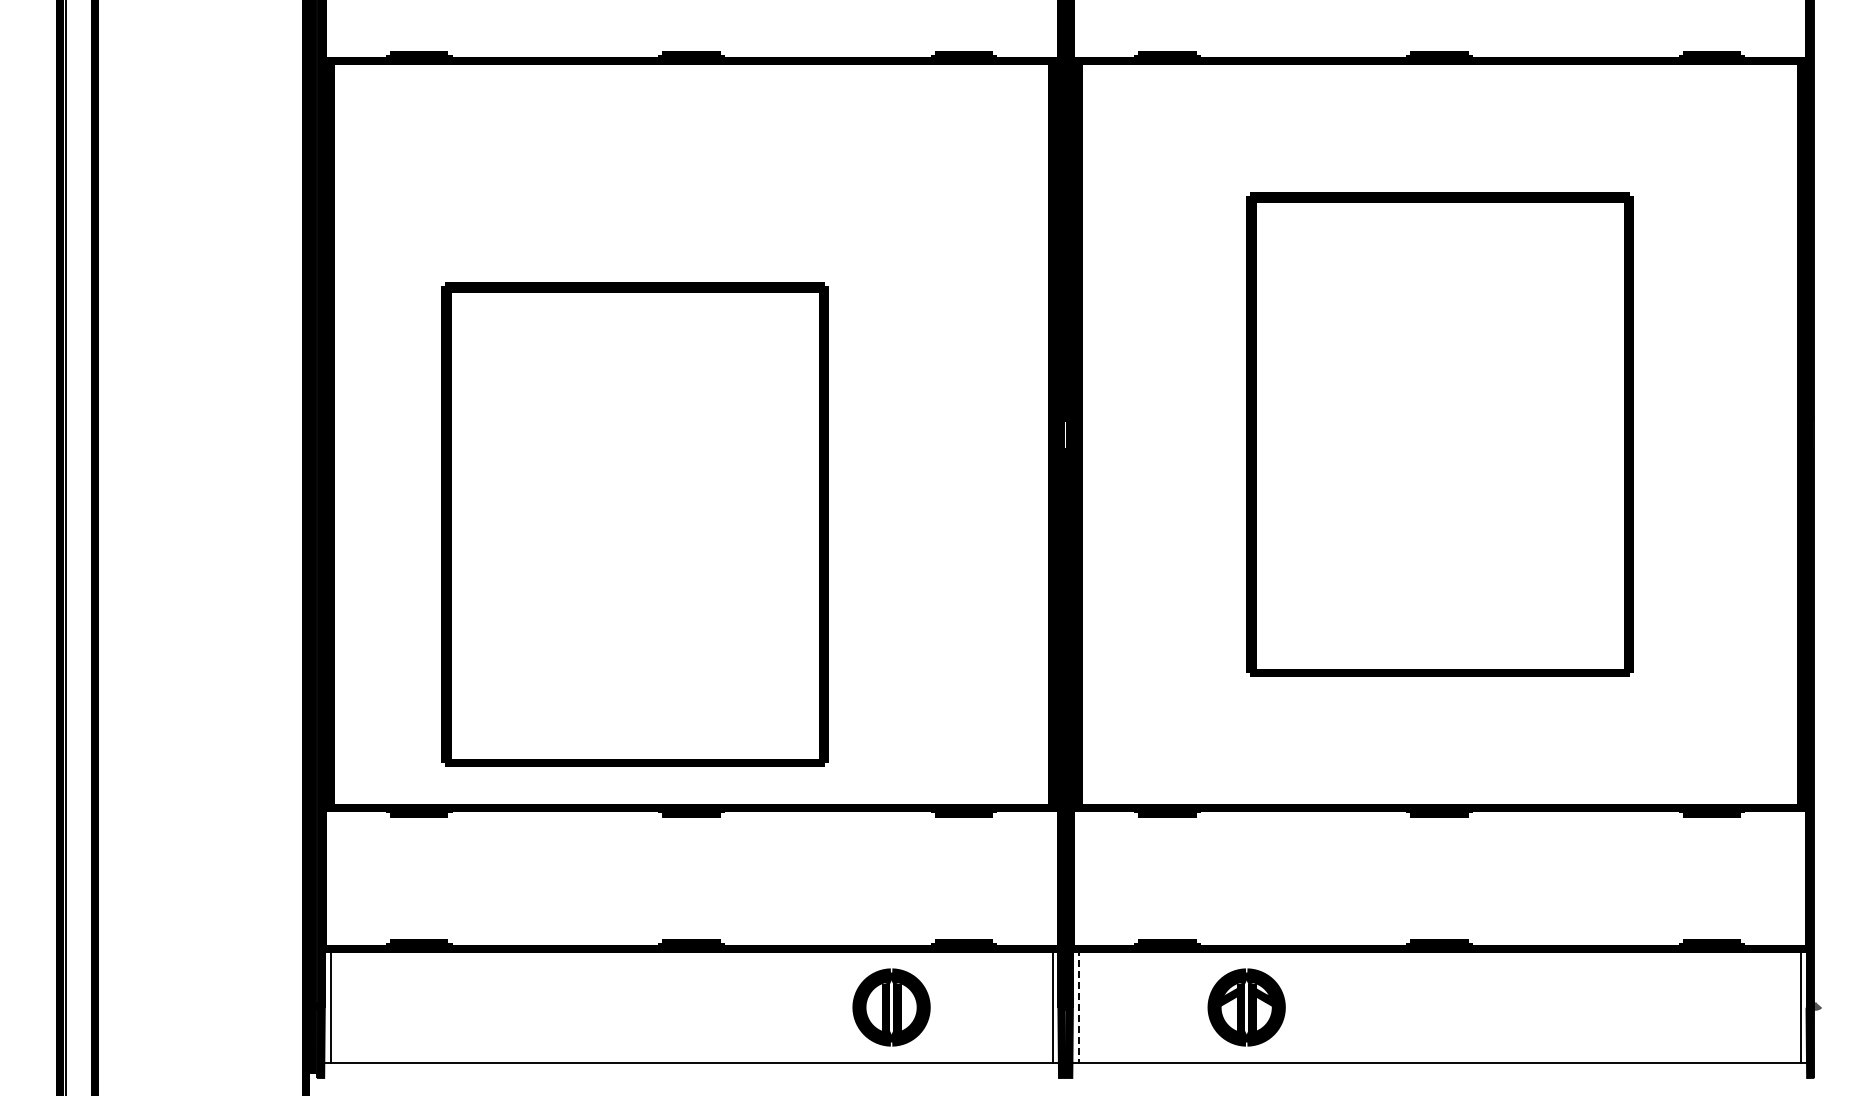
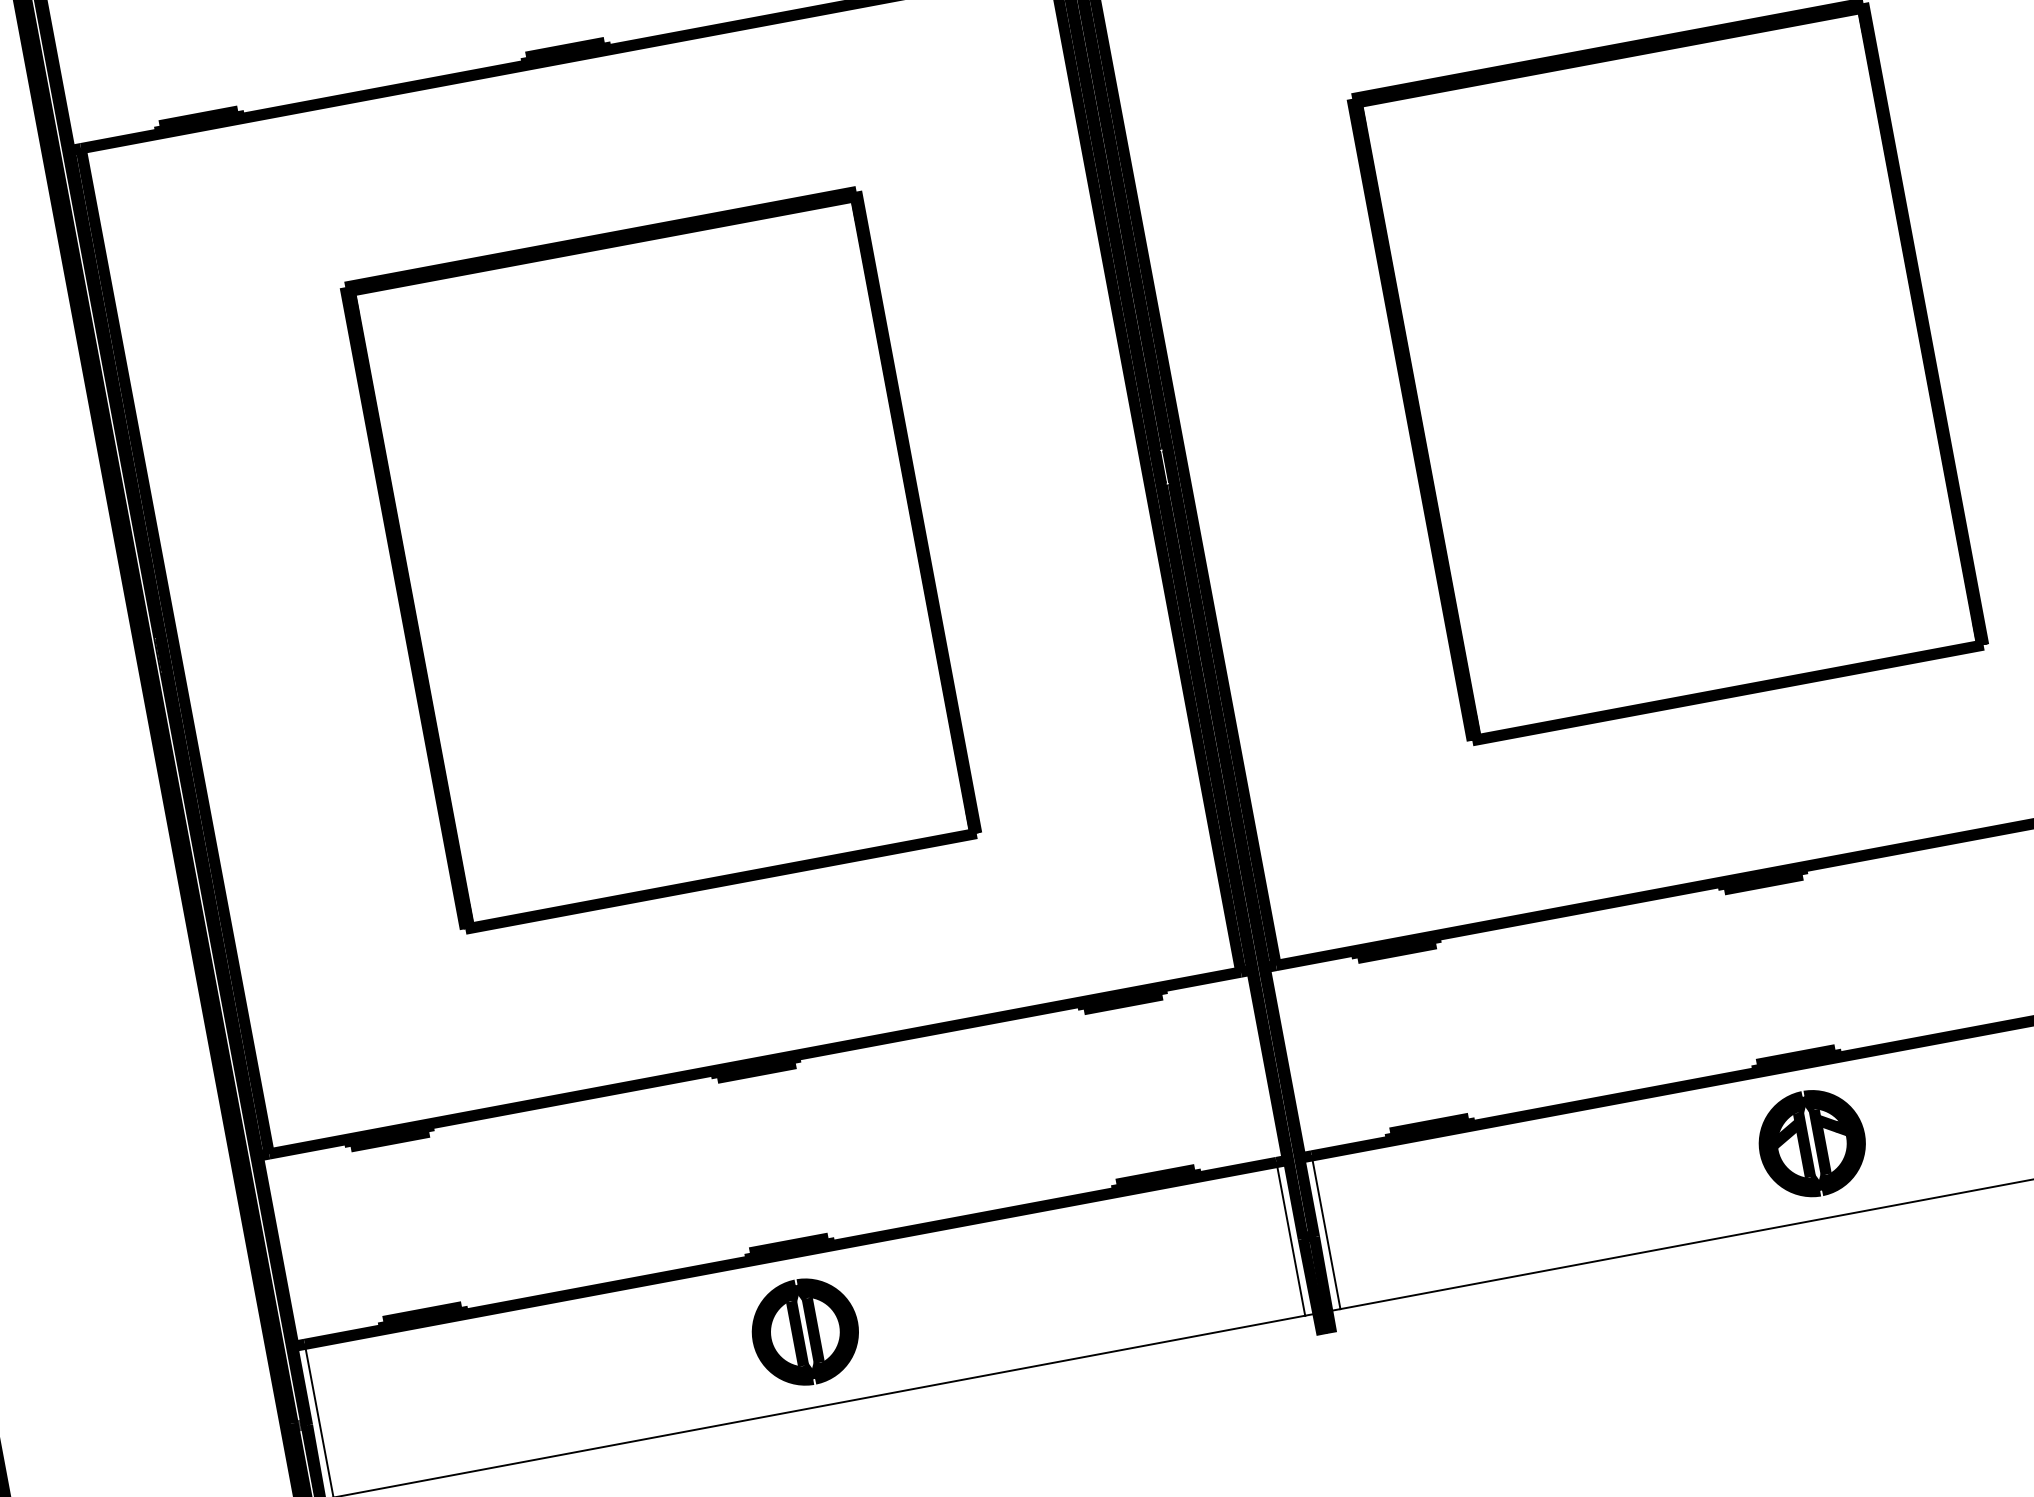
part: (634, 524) -> (660, 560), moved
line: (1078, 1005) -> (1325, 1231), dashed -> solid
part: (891, 1007) -> (805, 1332), moved
part: (1246, 1007) -> (1812, 1143), moved

